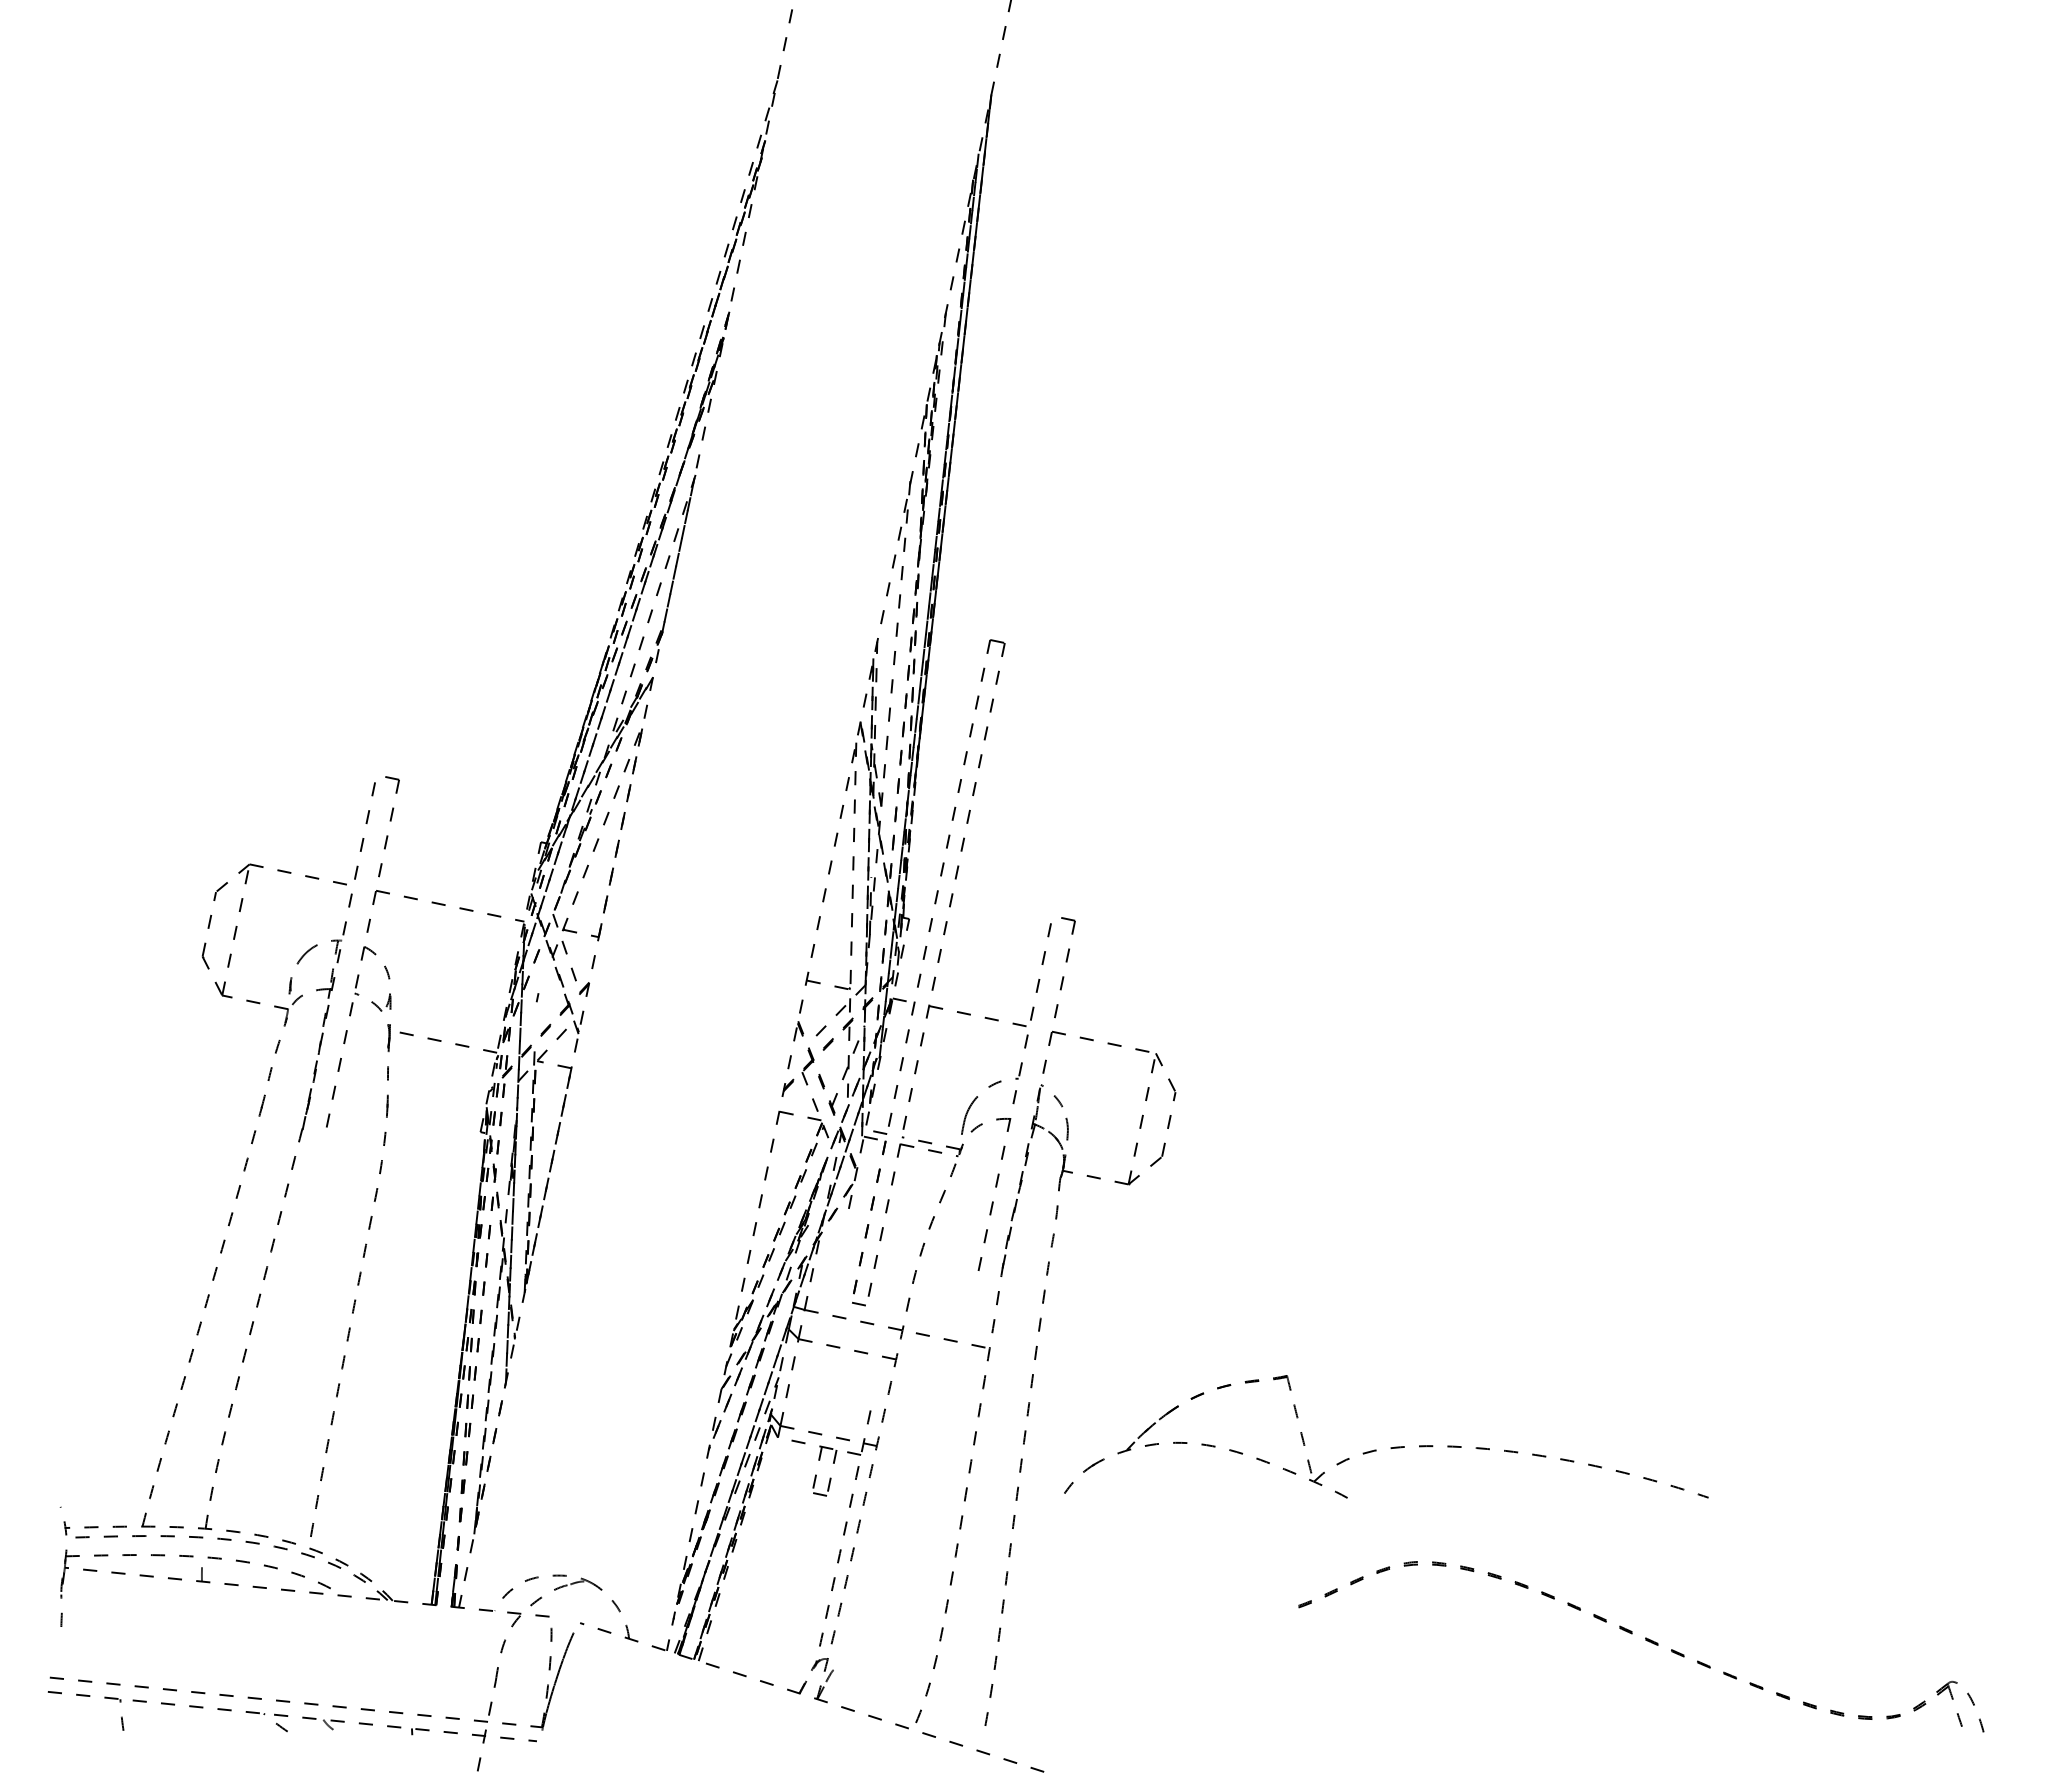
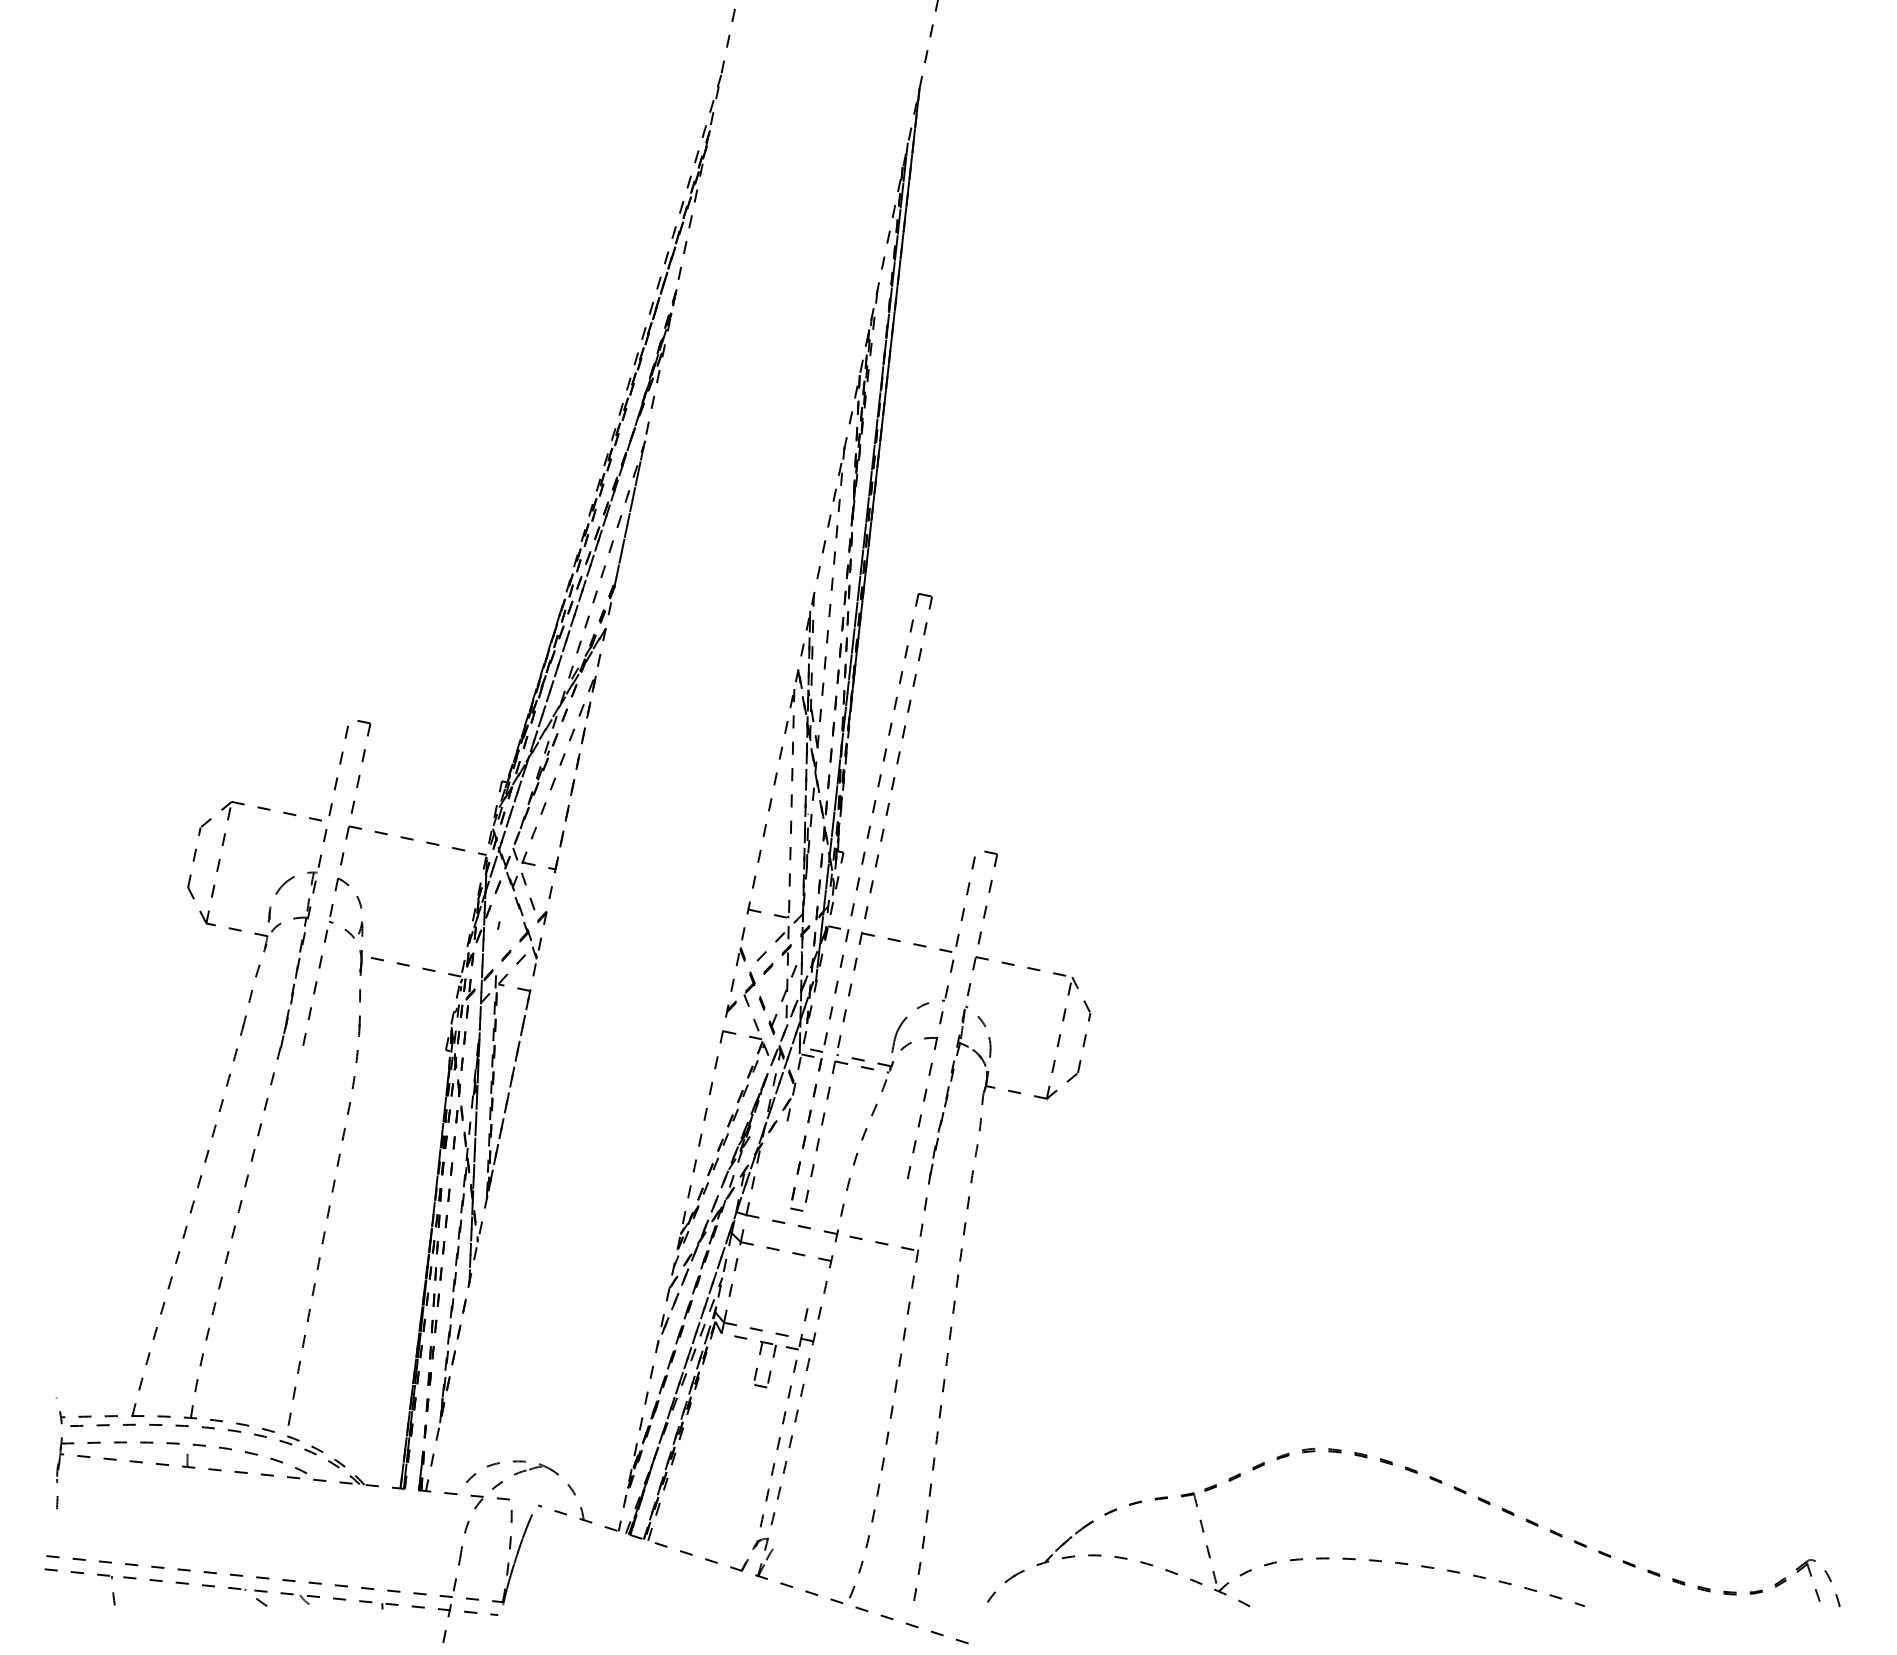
part: (1390, 1447) -> (1289, 1559), moved

